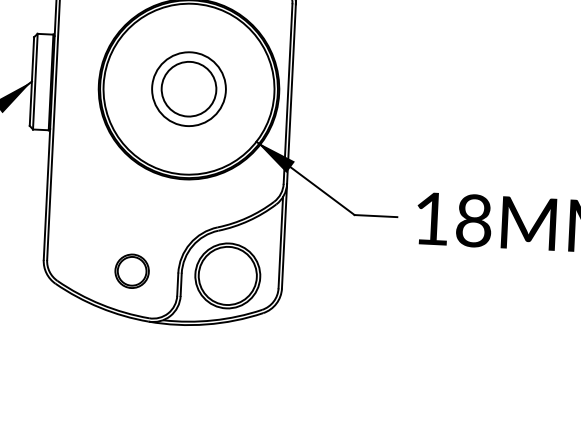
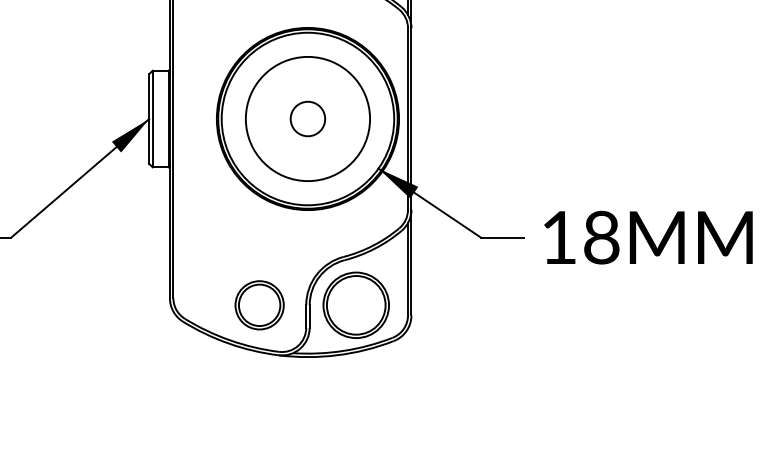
circle: (188, 88) -> (307, 118), size x0.62
circle: (188, 88) -> (307, 118), size x1.67
part: (132, 271) -> (259, 305), size x1.43

